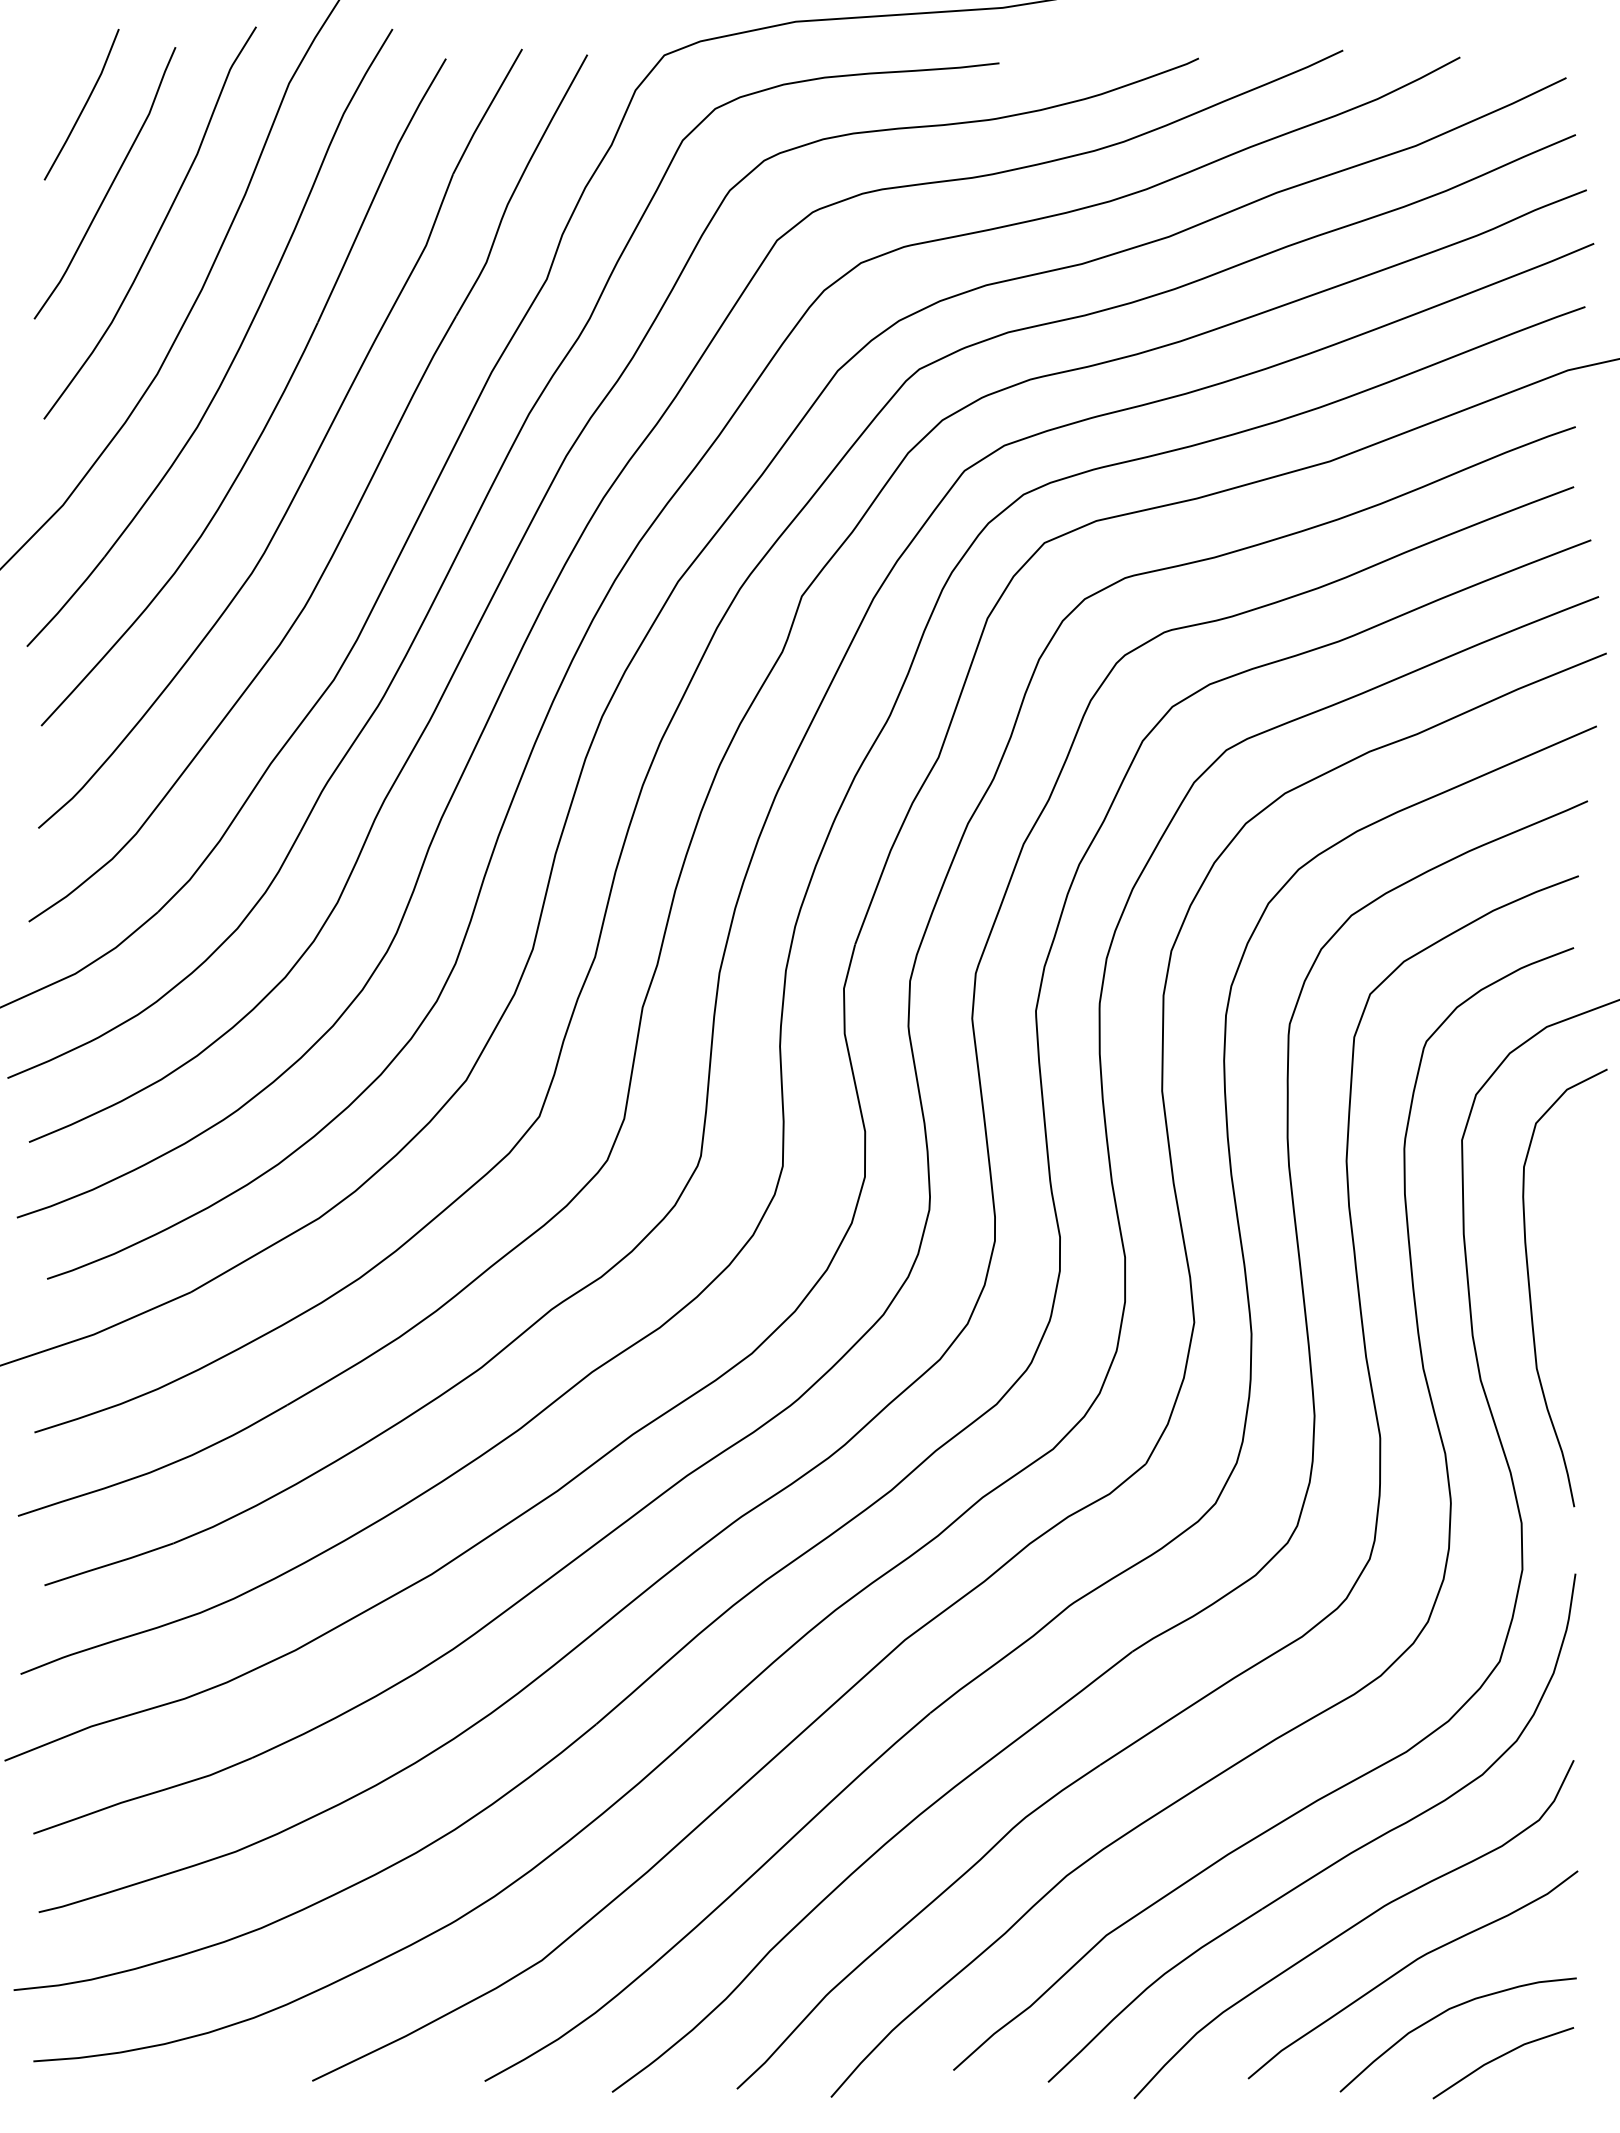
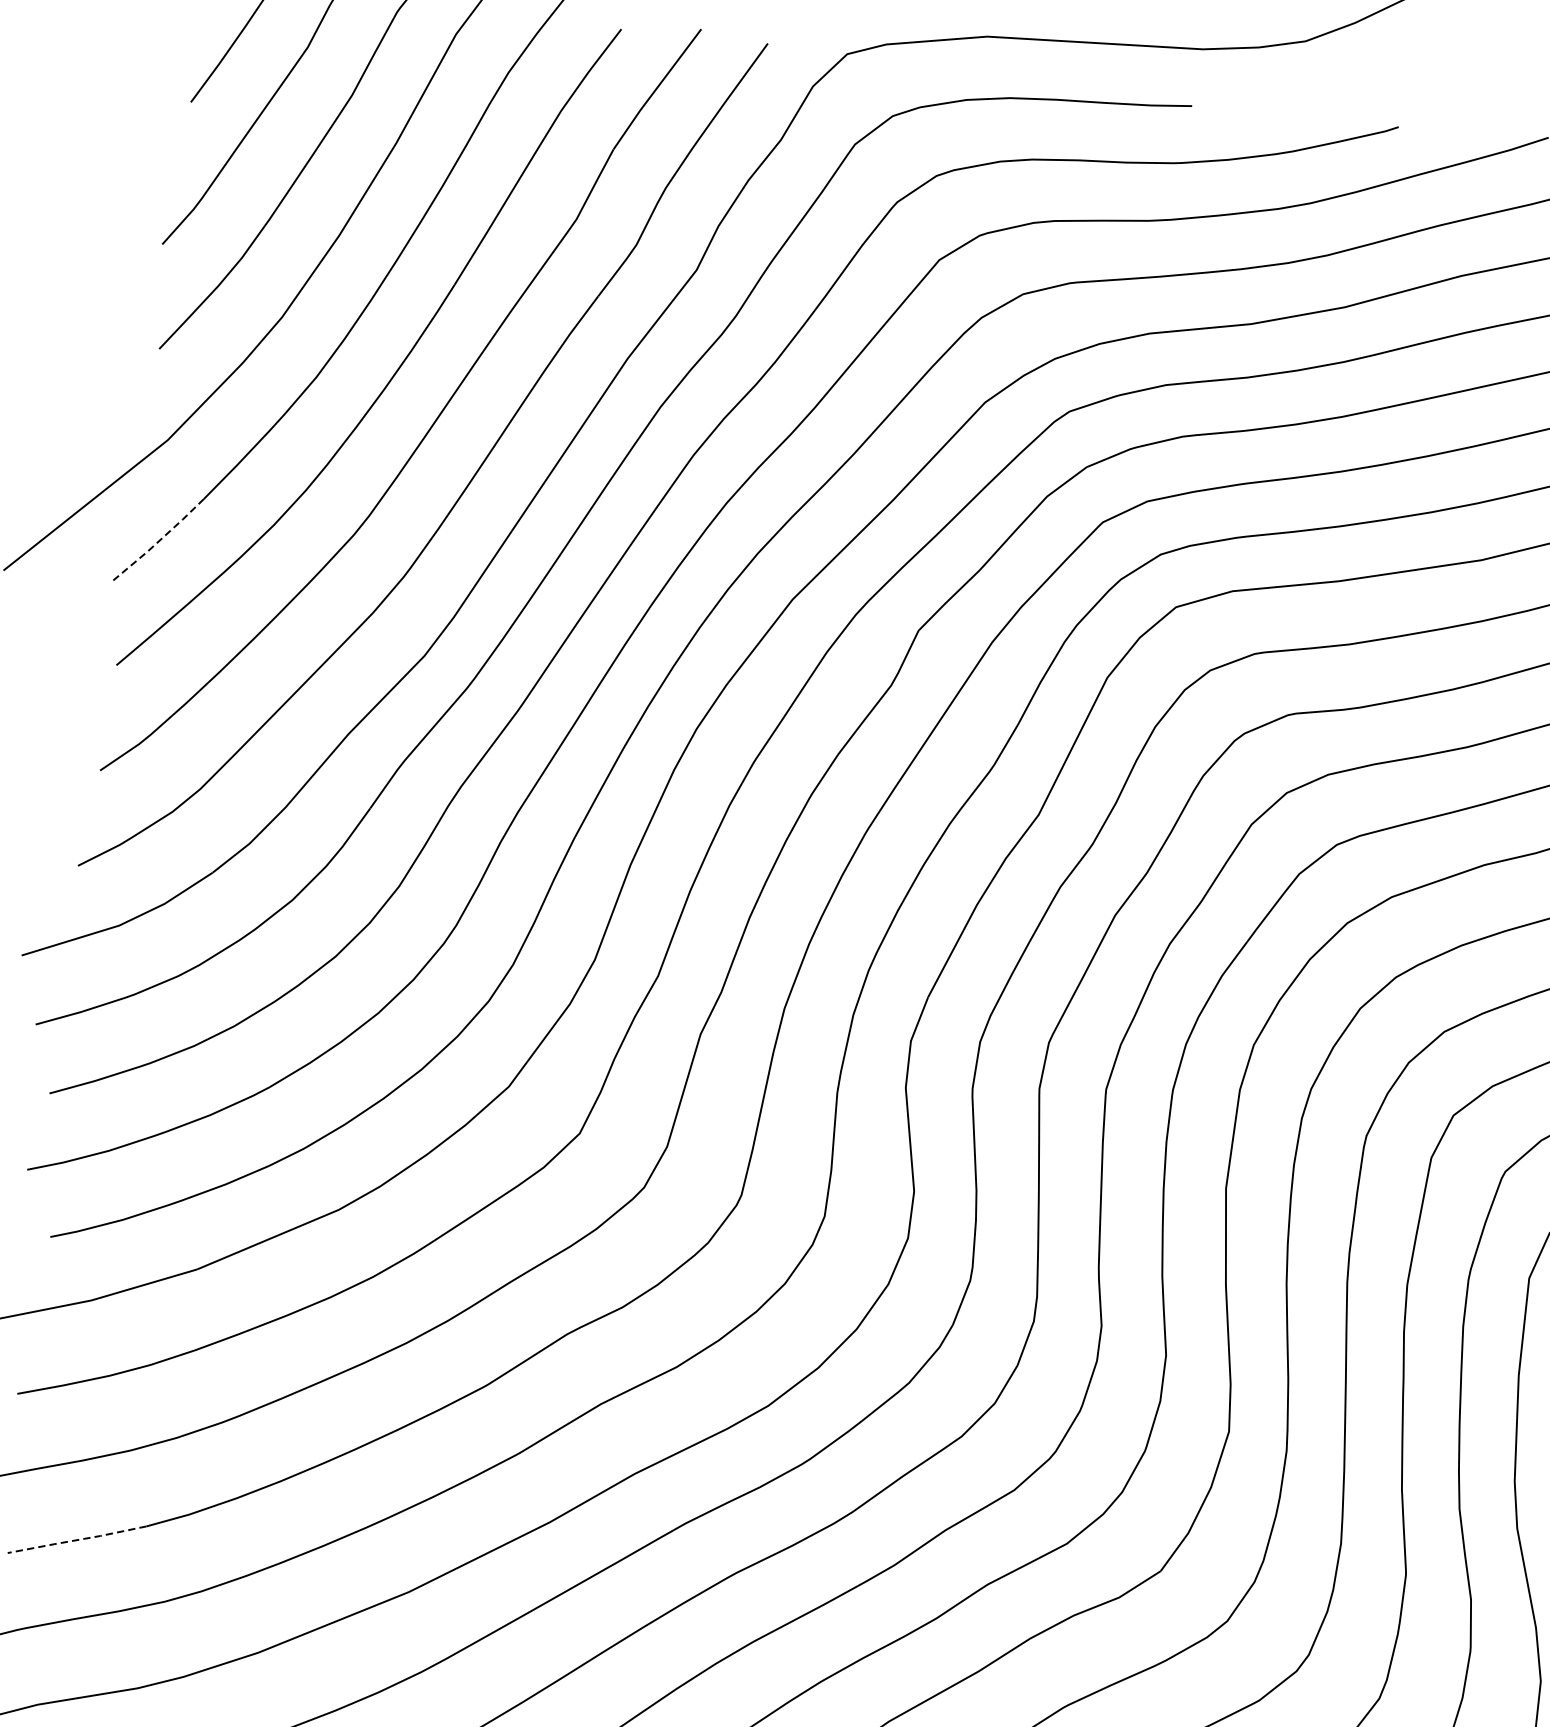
line: (66, 602) -> (158, 541), solid -> dashed
line: (109, 1564) -> (77, 1539), solid -> dashed

